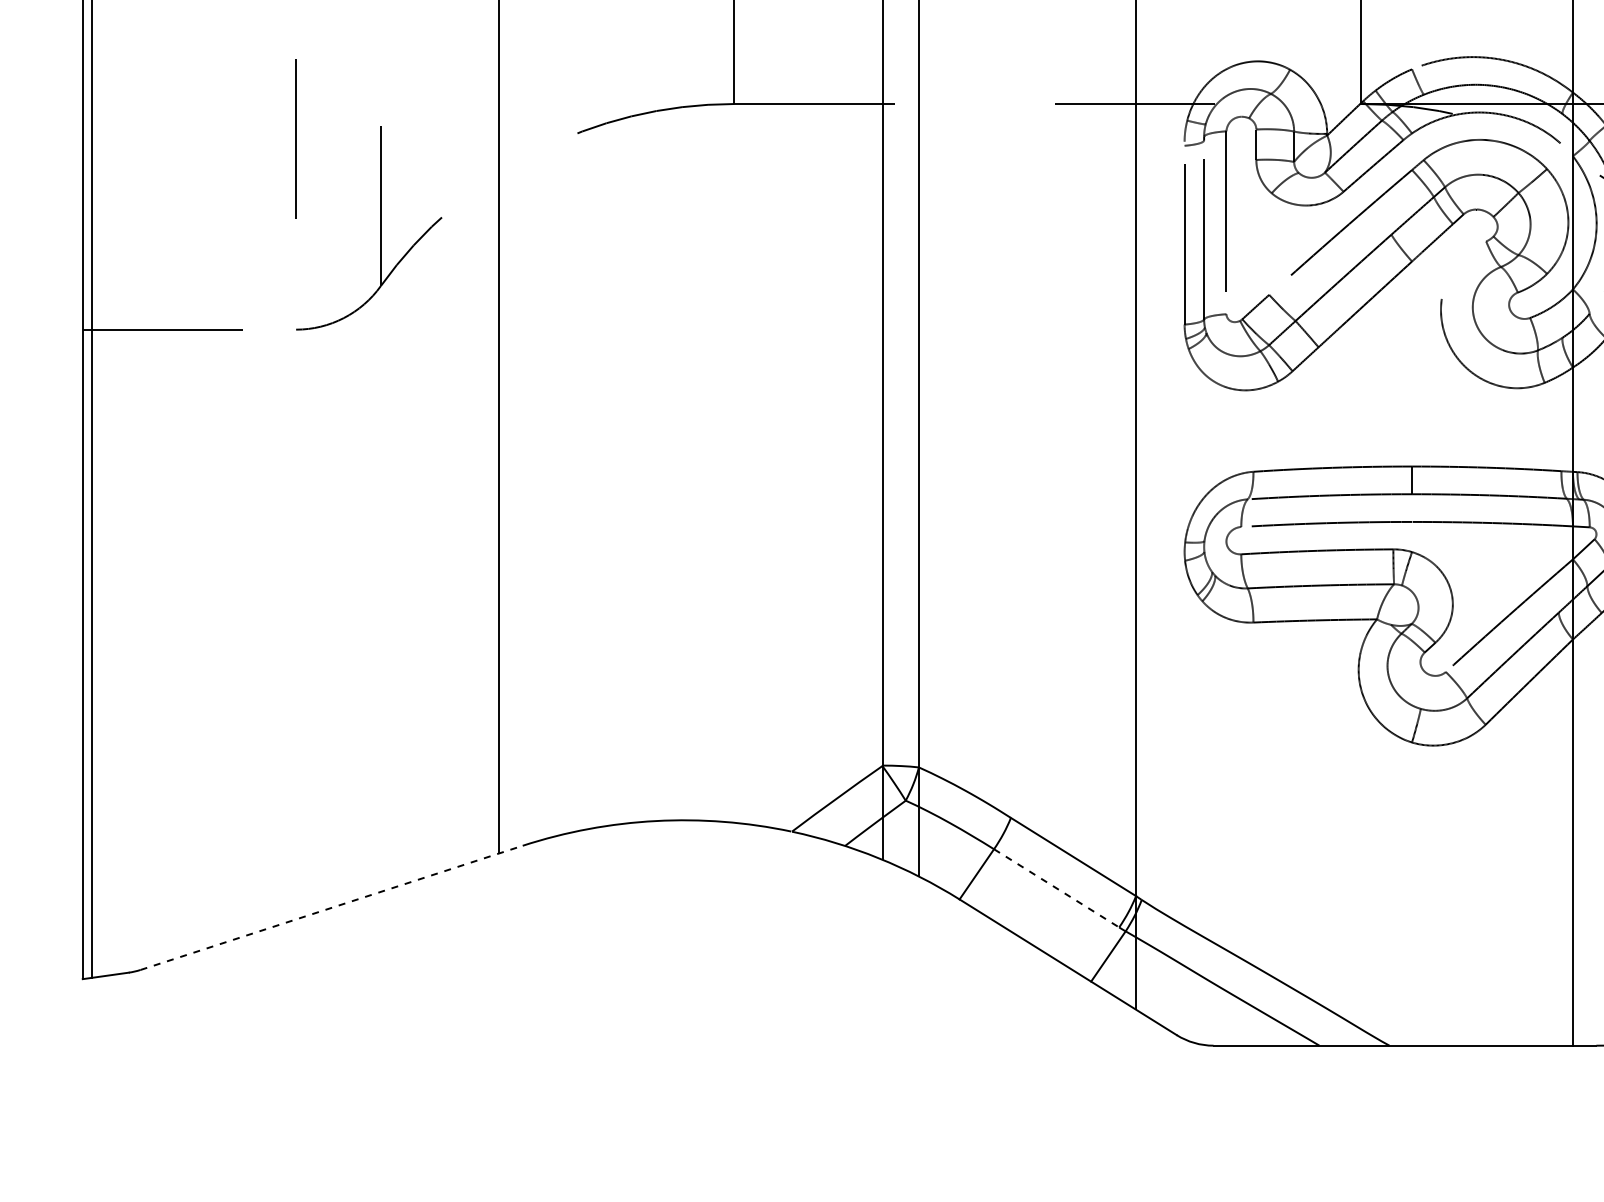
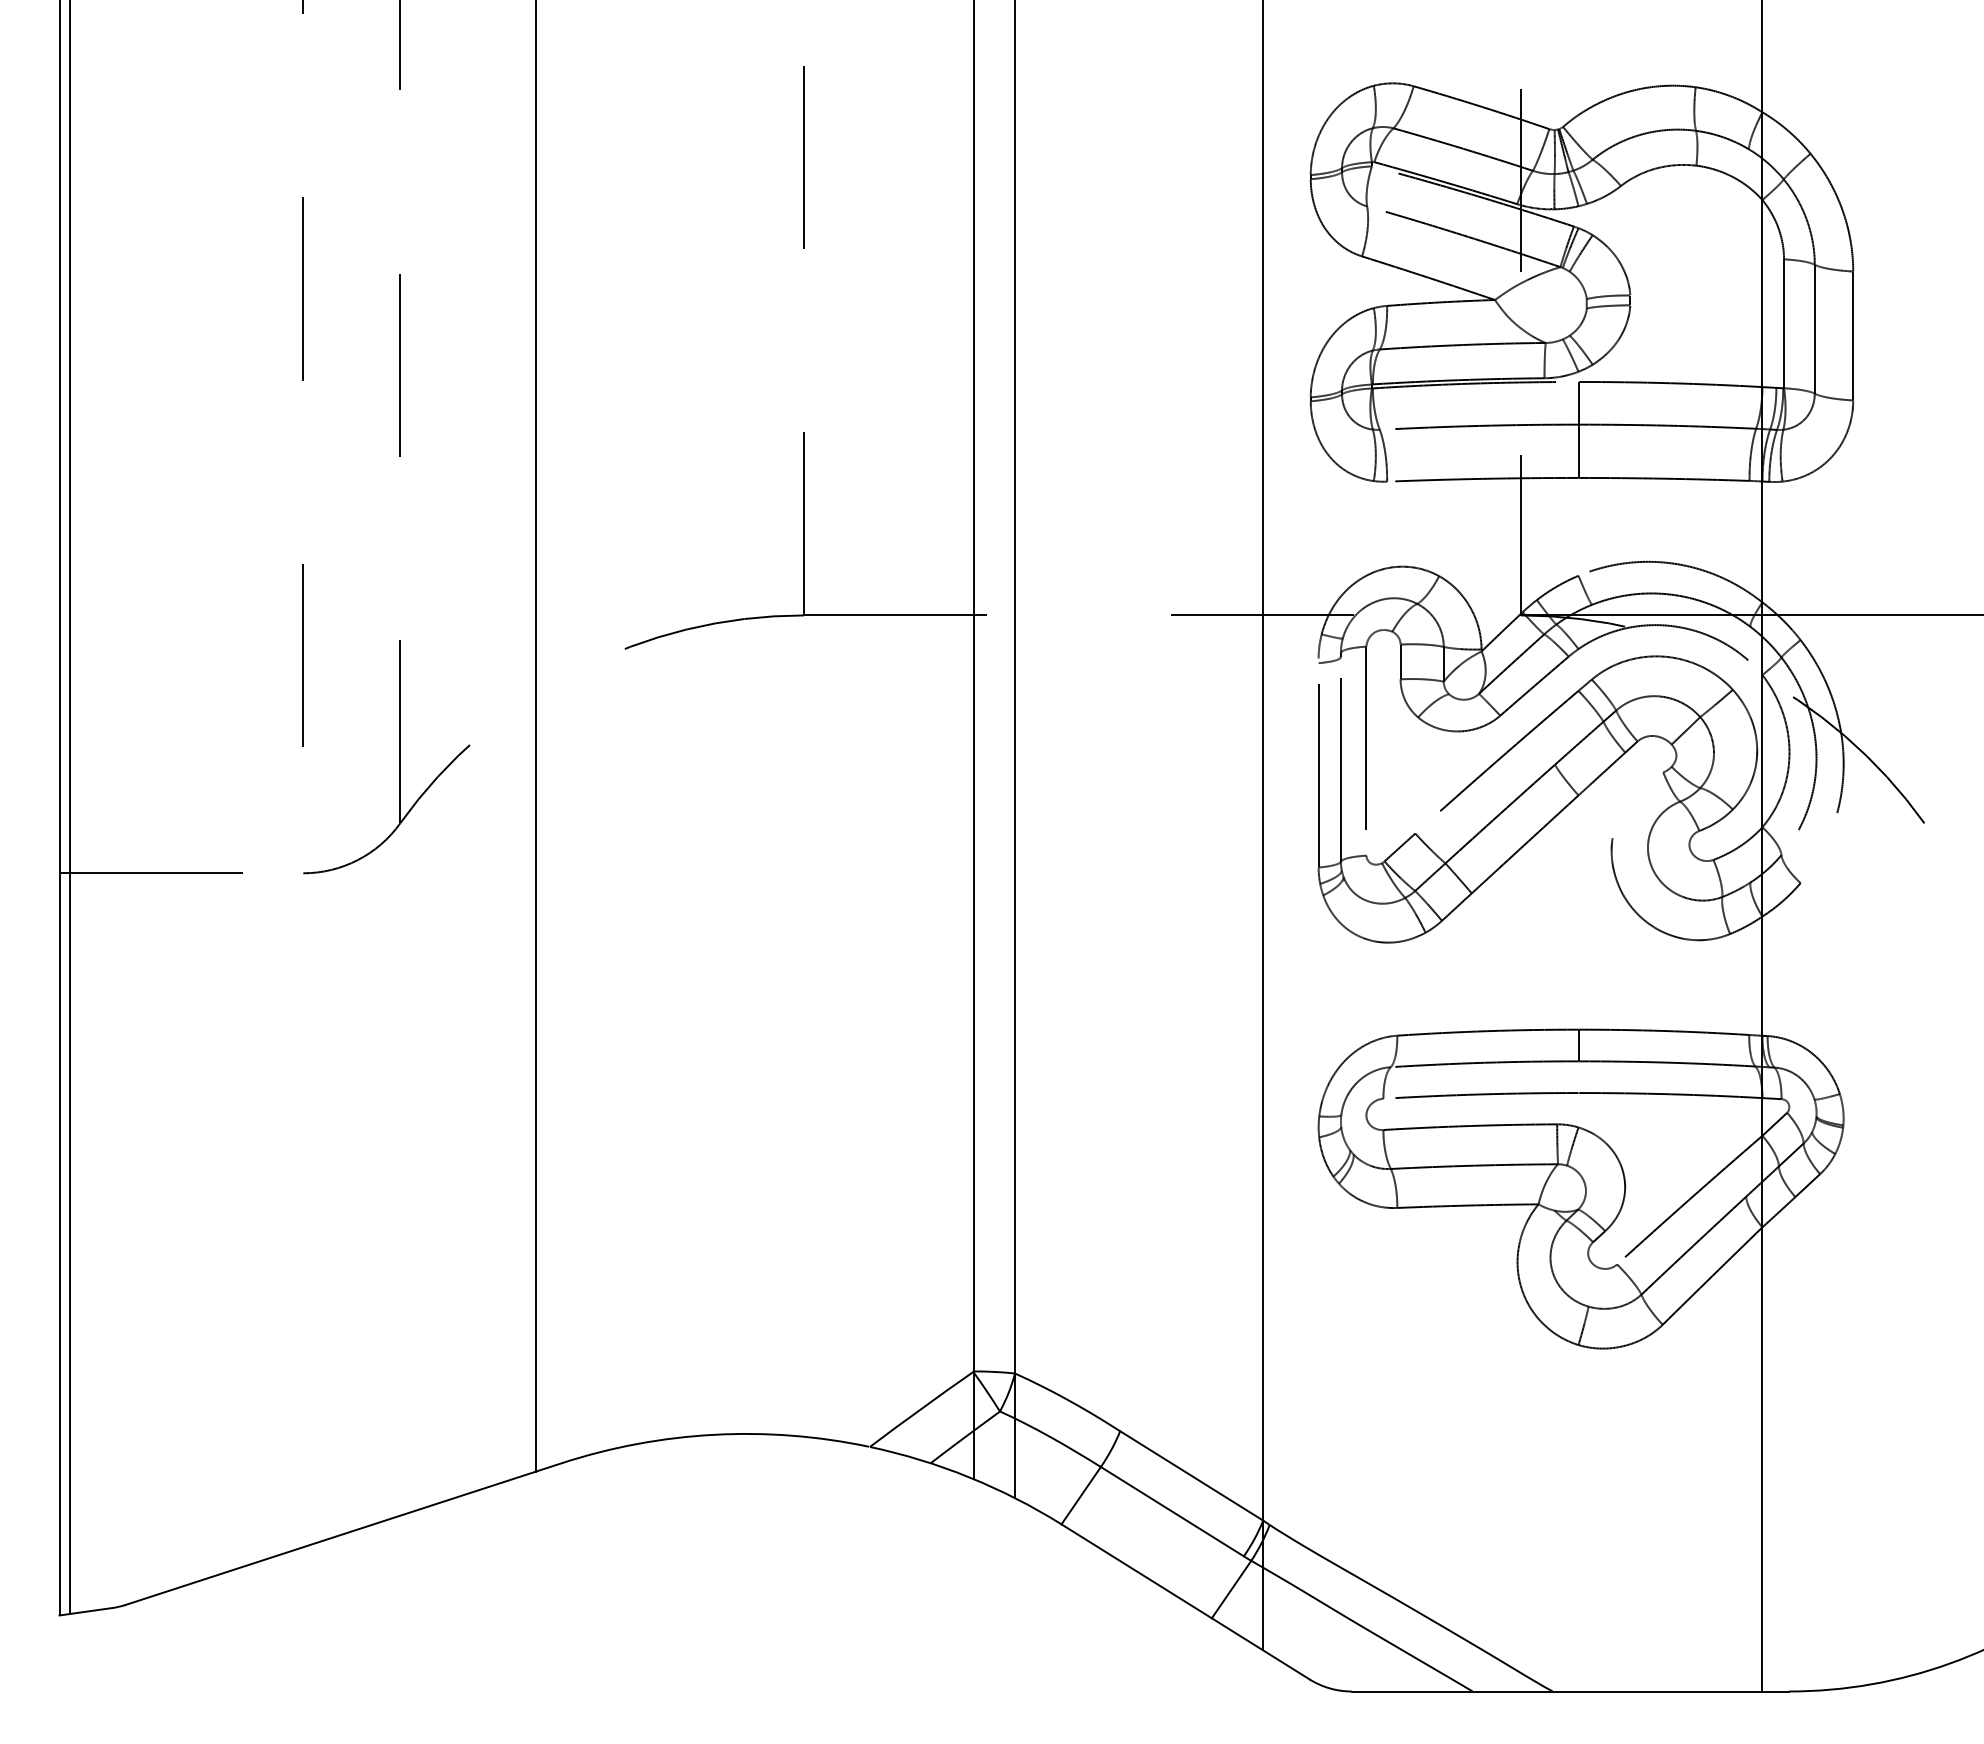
line: (1056, 888) -> (1172, 1511), dashed -> solid
line: (331, 908) -> (343, 1534), dashed -> solid

